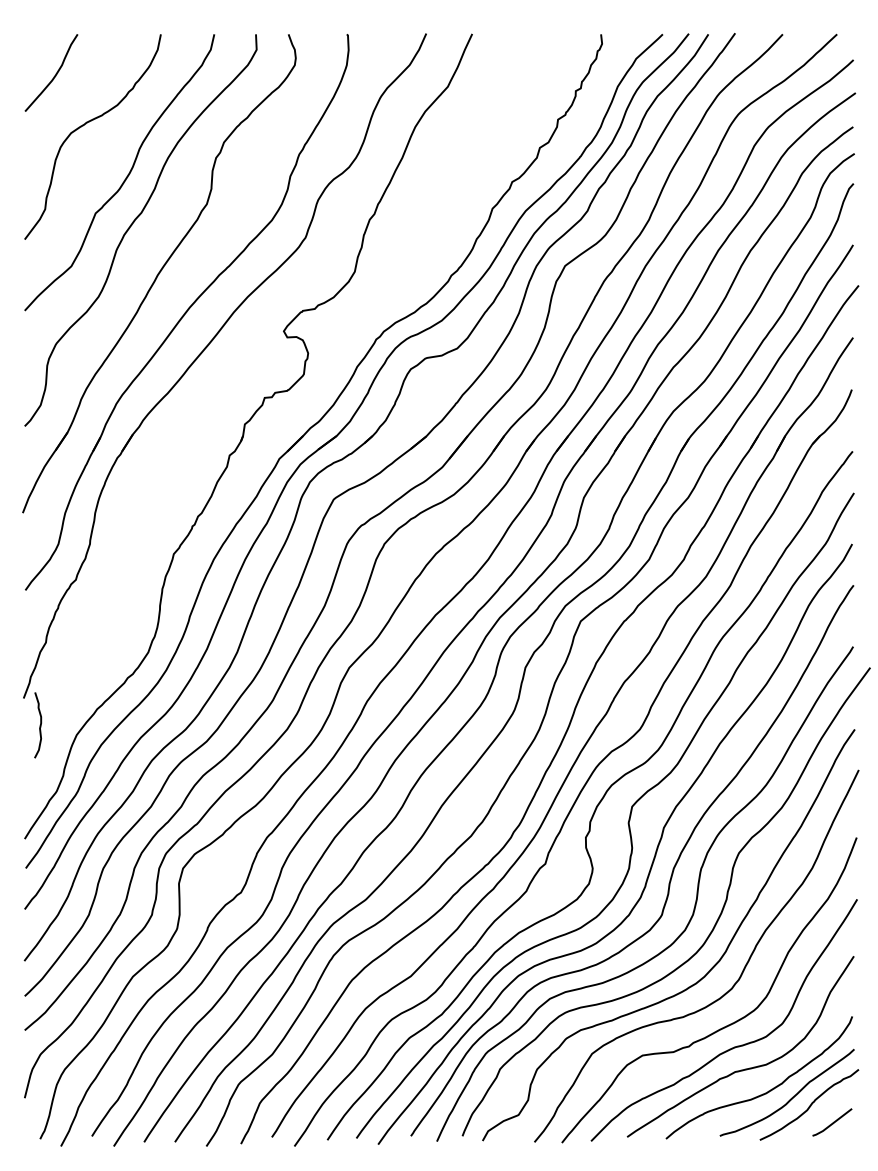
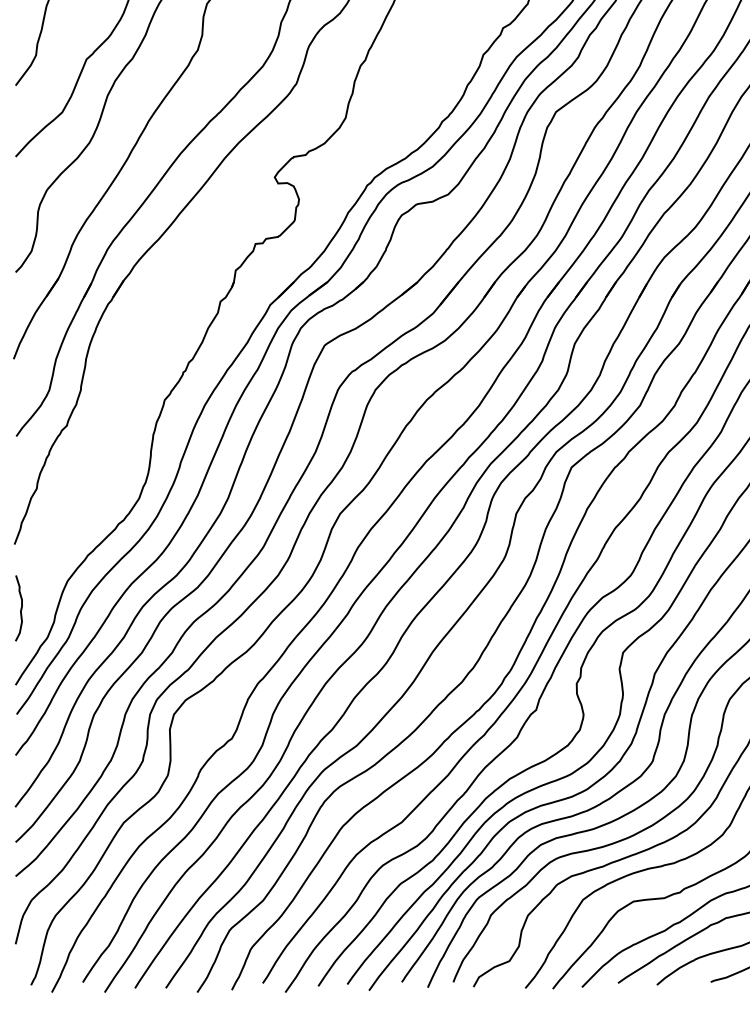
curve: (39, 725) -> (20, 608), moved

